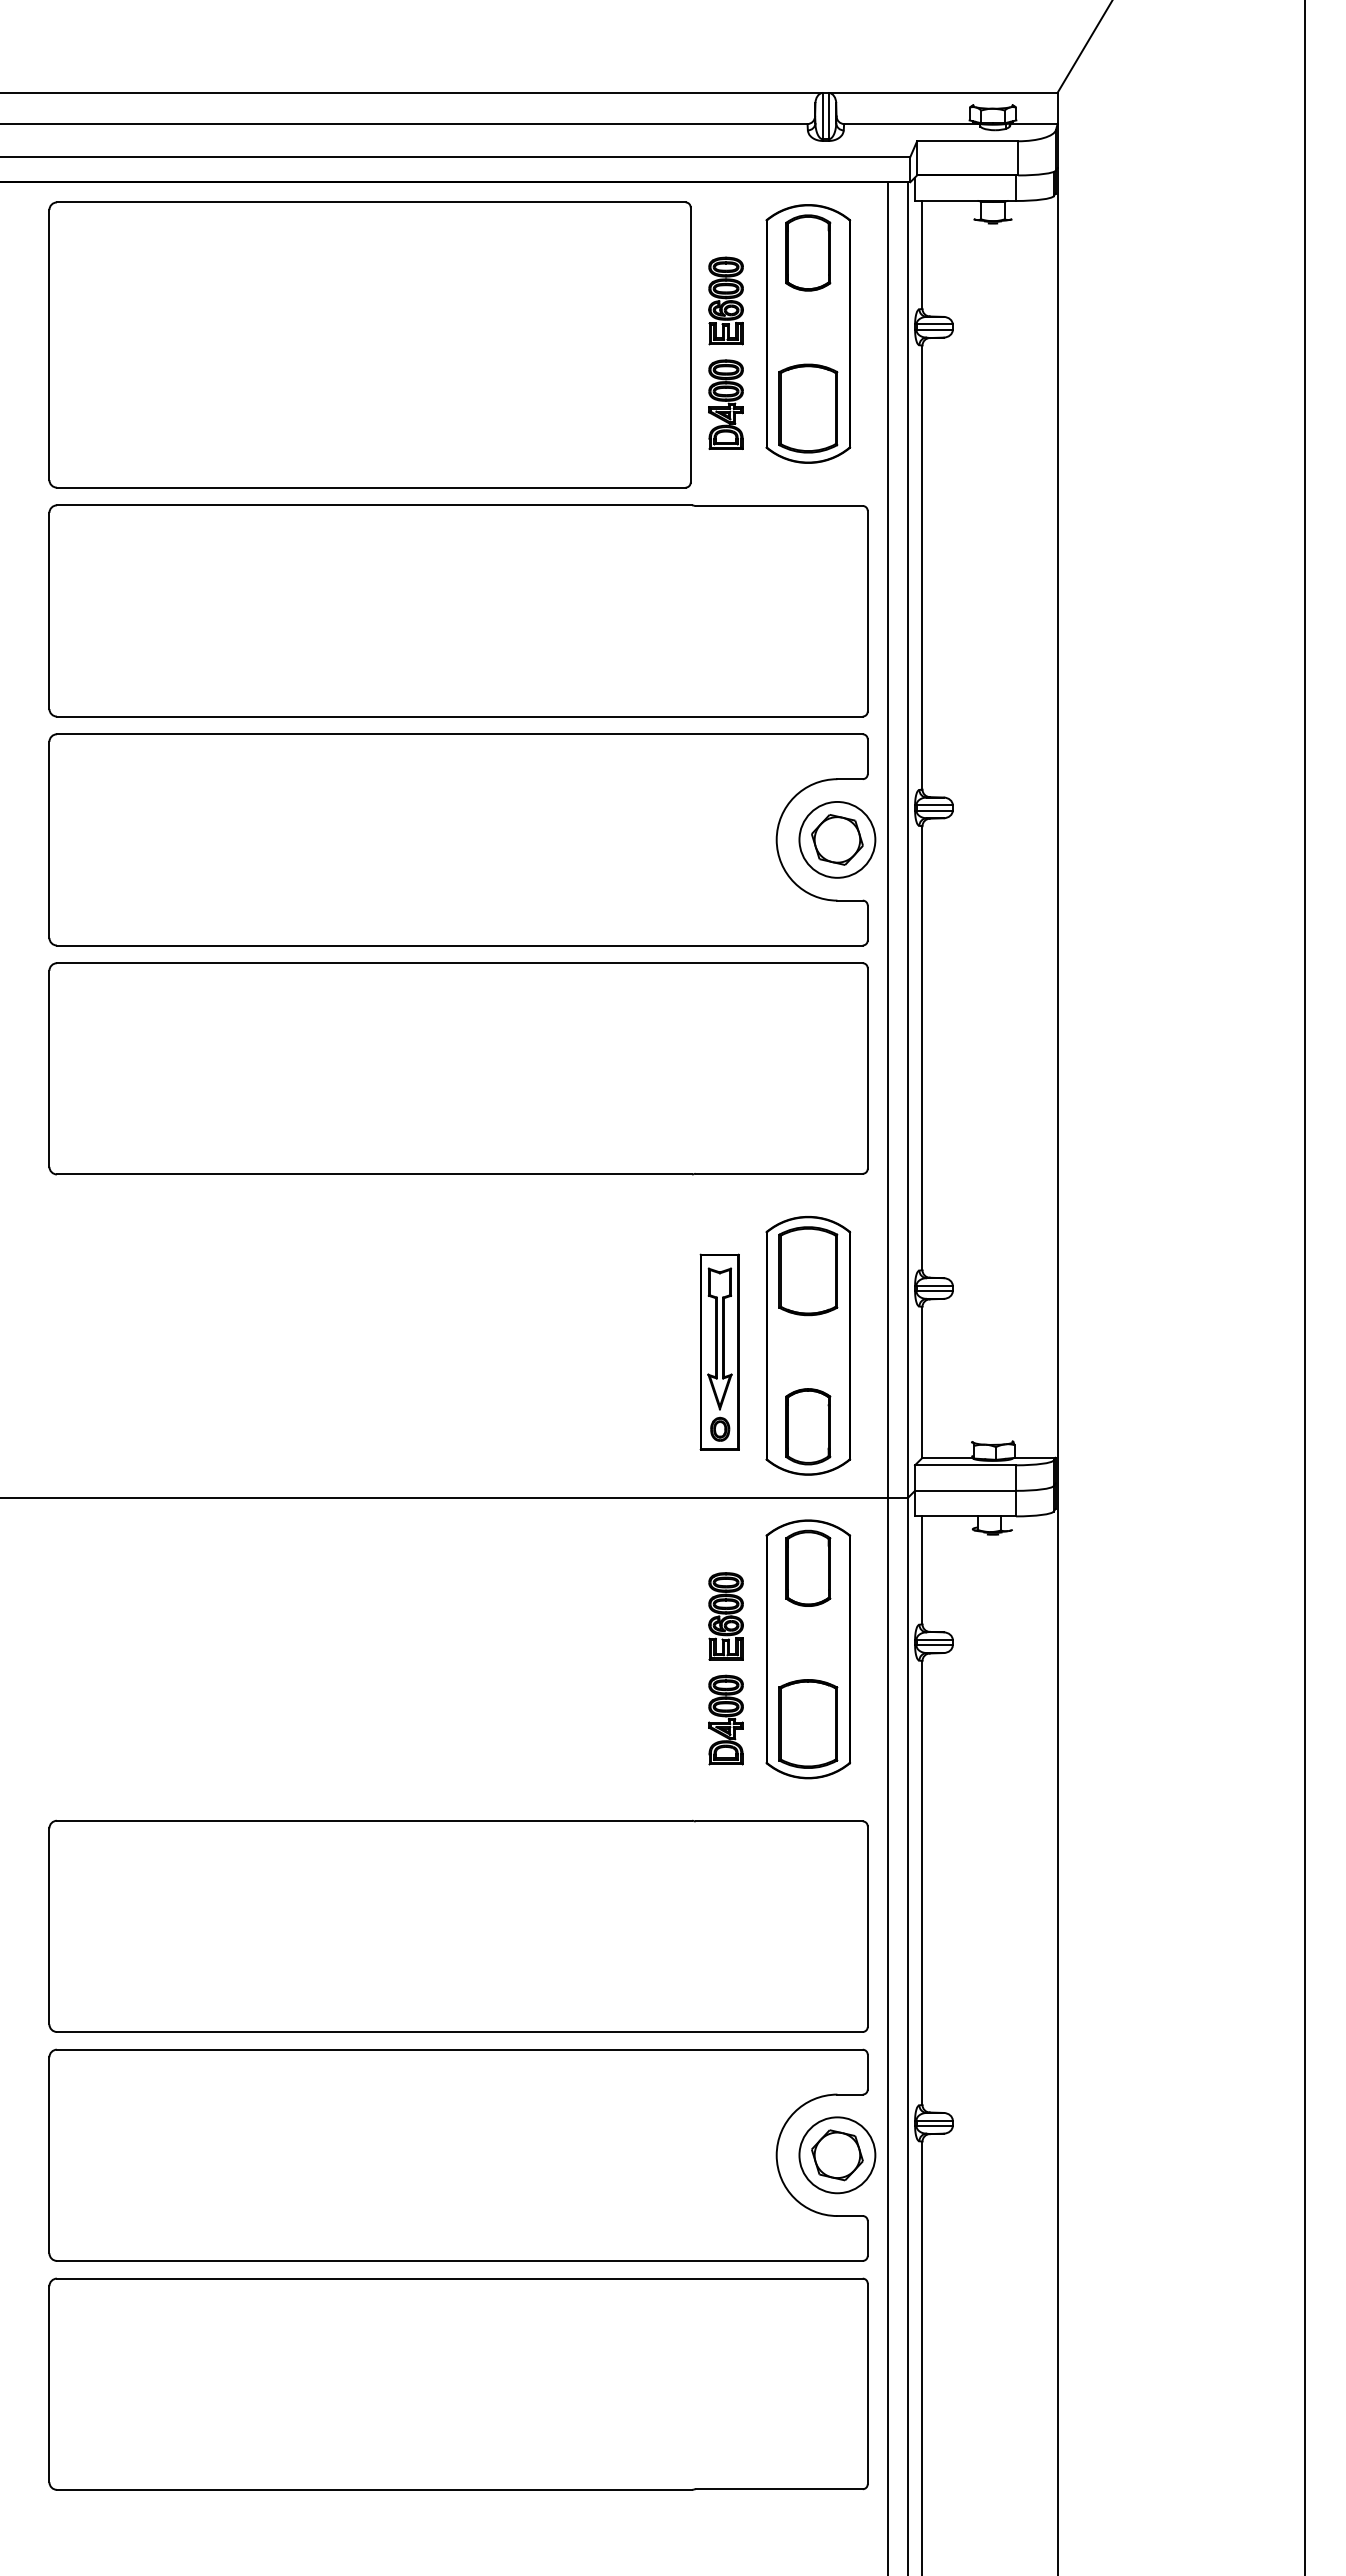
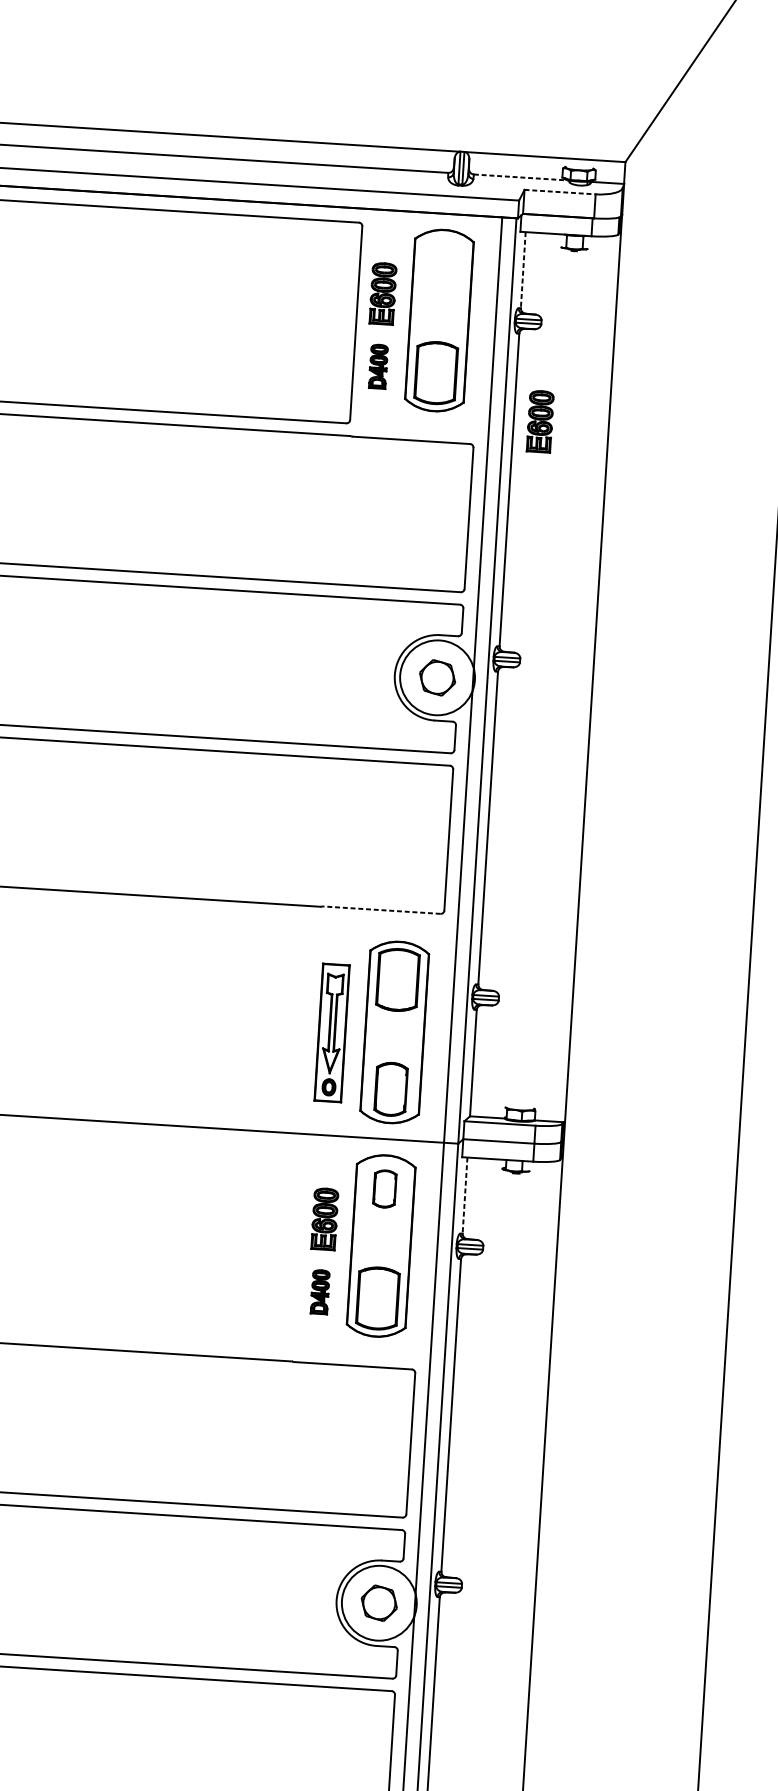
line: (911, 124) -> (521, 177), solid -> dashed
line: (967, 141) -> (559, 192), solid -> dashed
part: (808, 252) -> (443, 263), removed
line: (922, 254) -> (523, 269), solid -> dashed
part: (725, 404) -> (378, 366), size x0.7
part: (959, 467) -> (539, 421), added
circle: (837, 839) -> (437, 677), size x1.4
line: (779, 1173) -> (382, 909), solid -> dashed
part: (808, 1567) -> (385, 1188), size x0.7
line: (922, 1570) -> (465, 1195), solid -> dashed
part: (725, 1719) -> (319, 1291), size x0.7
circle: (837, 2155) -> (379, 1603), size x1.4

